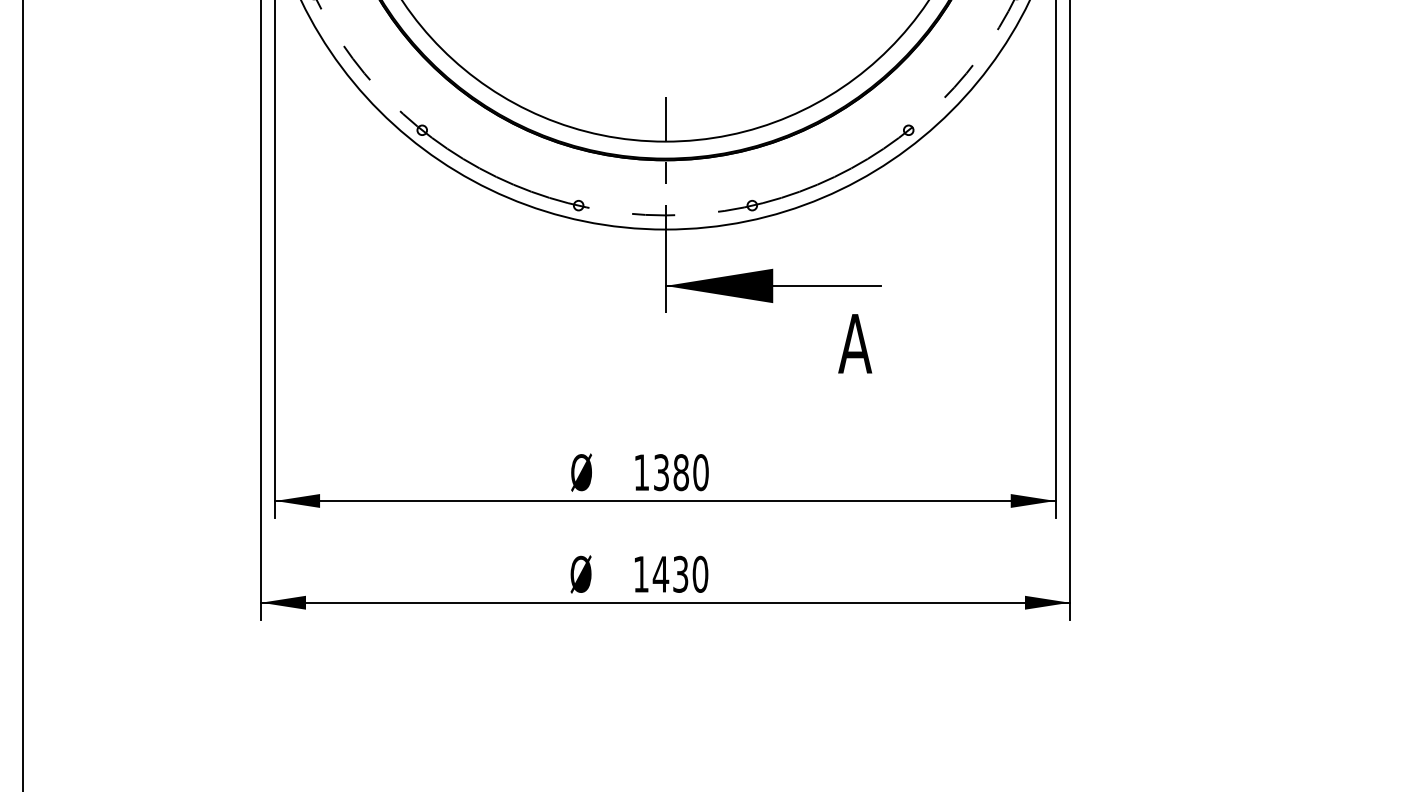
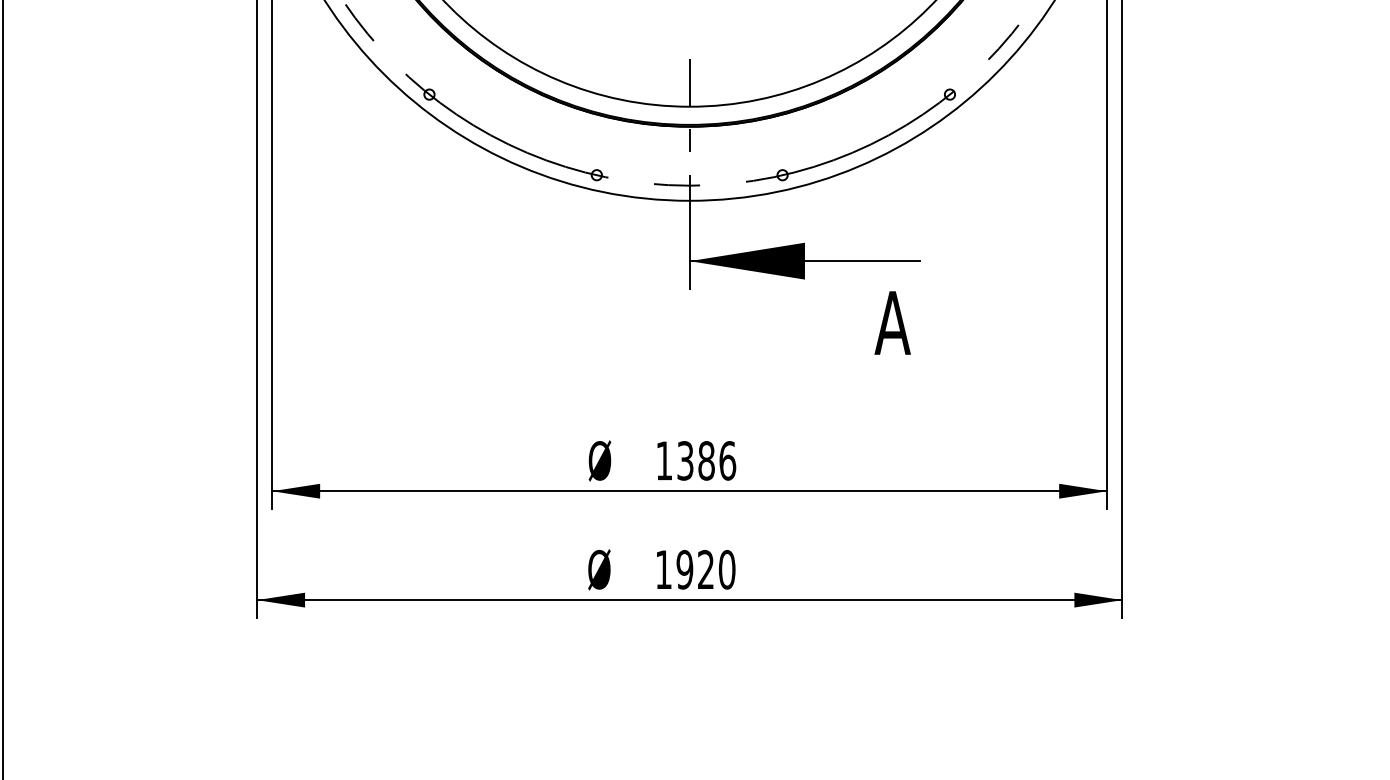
text: (700, 472) -> (727, 460), 1380 -> 1386
text: (670, 573) -> (695, 568), 1430 -> 1920

